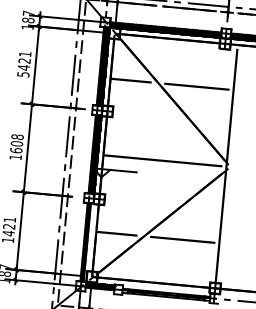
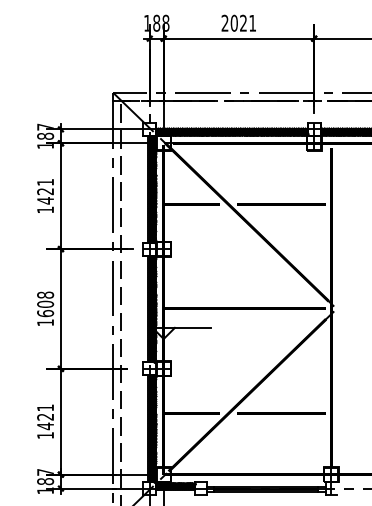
text: (23, 74) -> (45, 209), 5421 -> 1421
hatch: (88, 242) -> (154, 428), added

